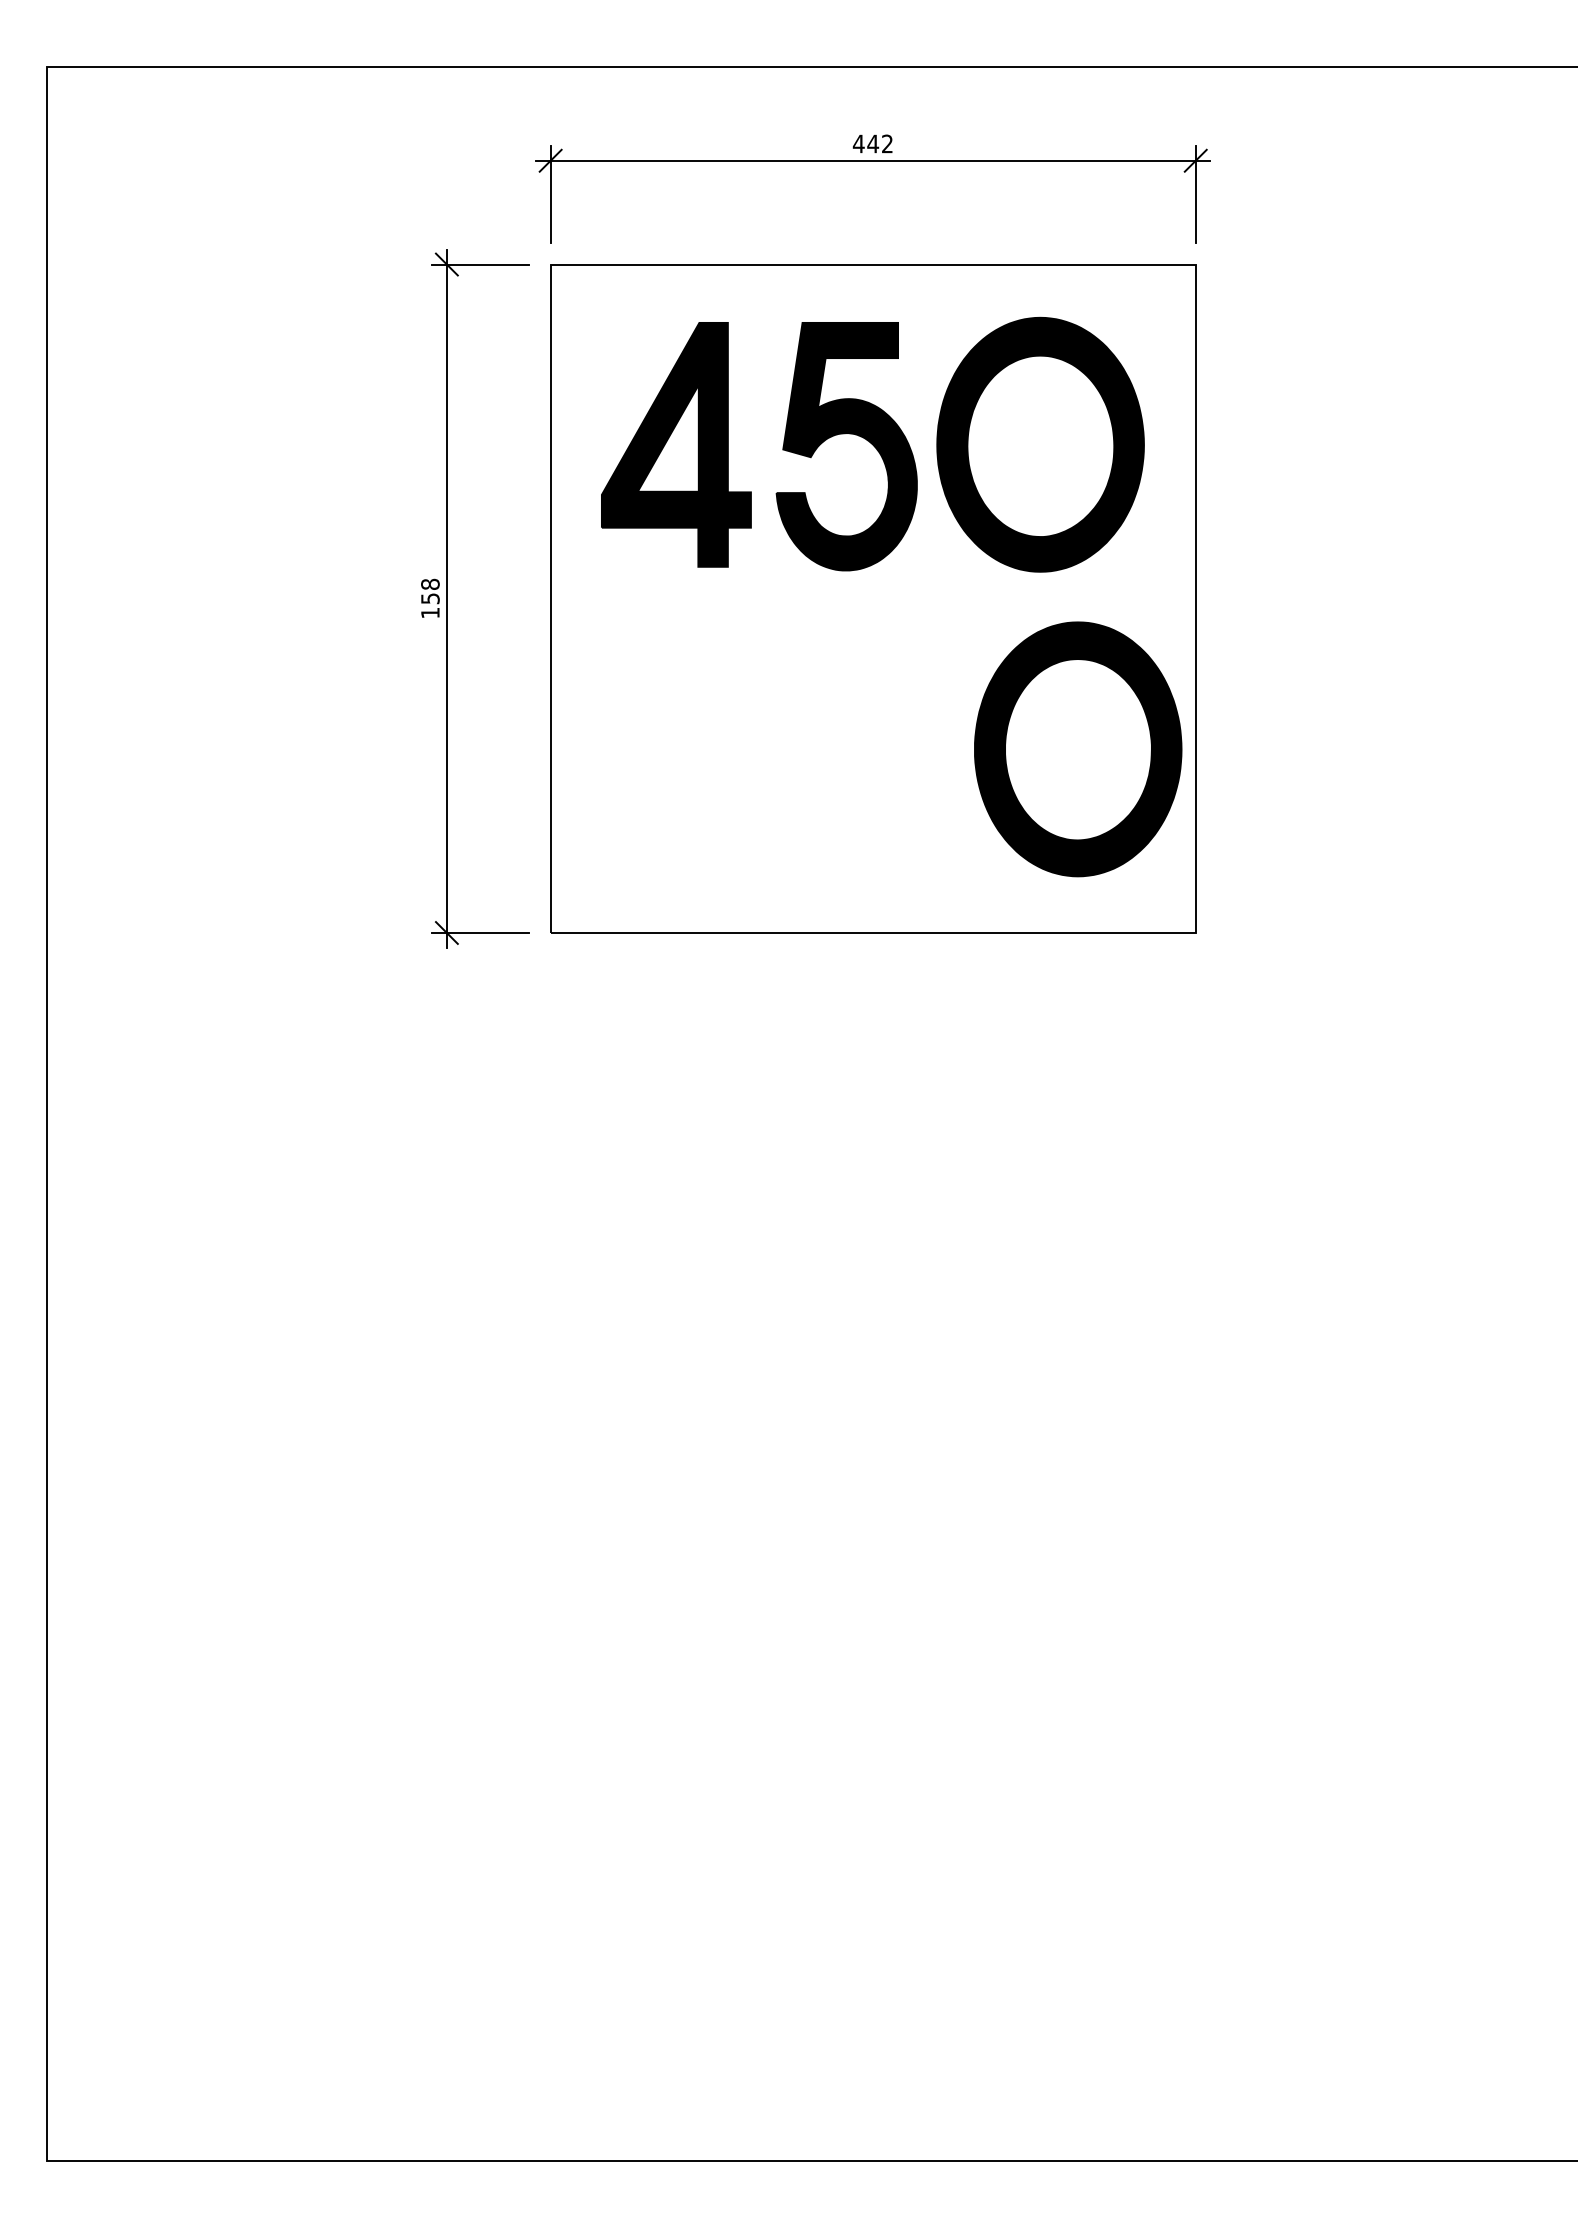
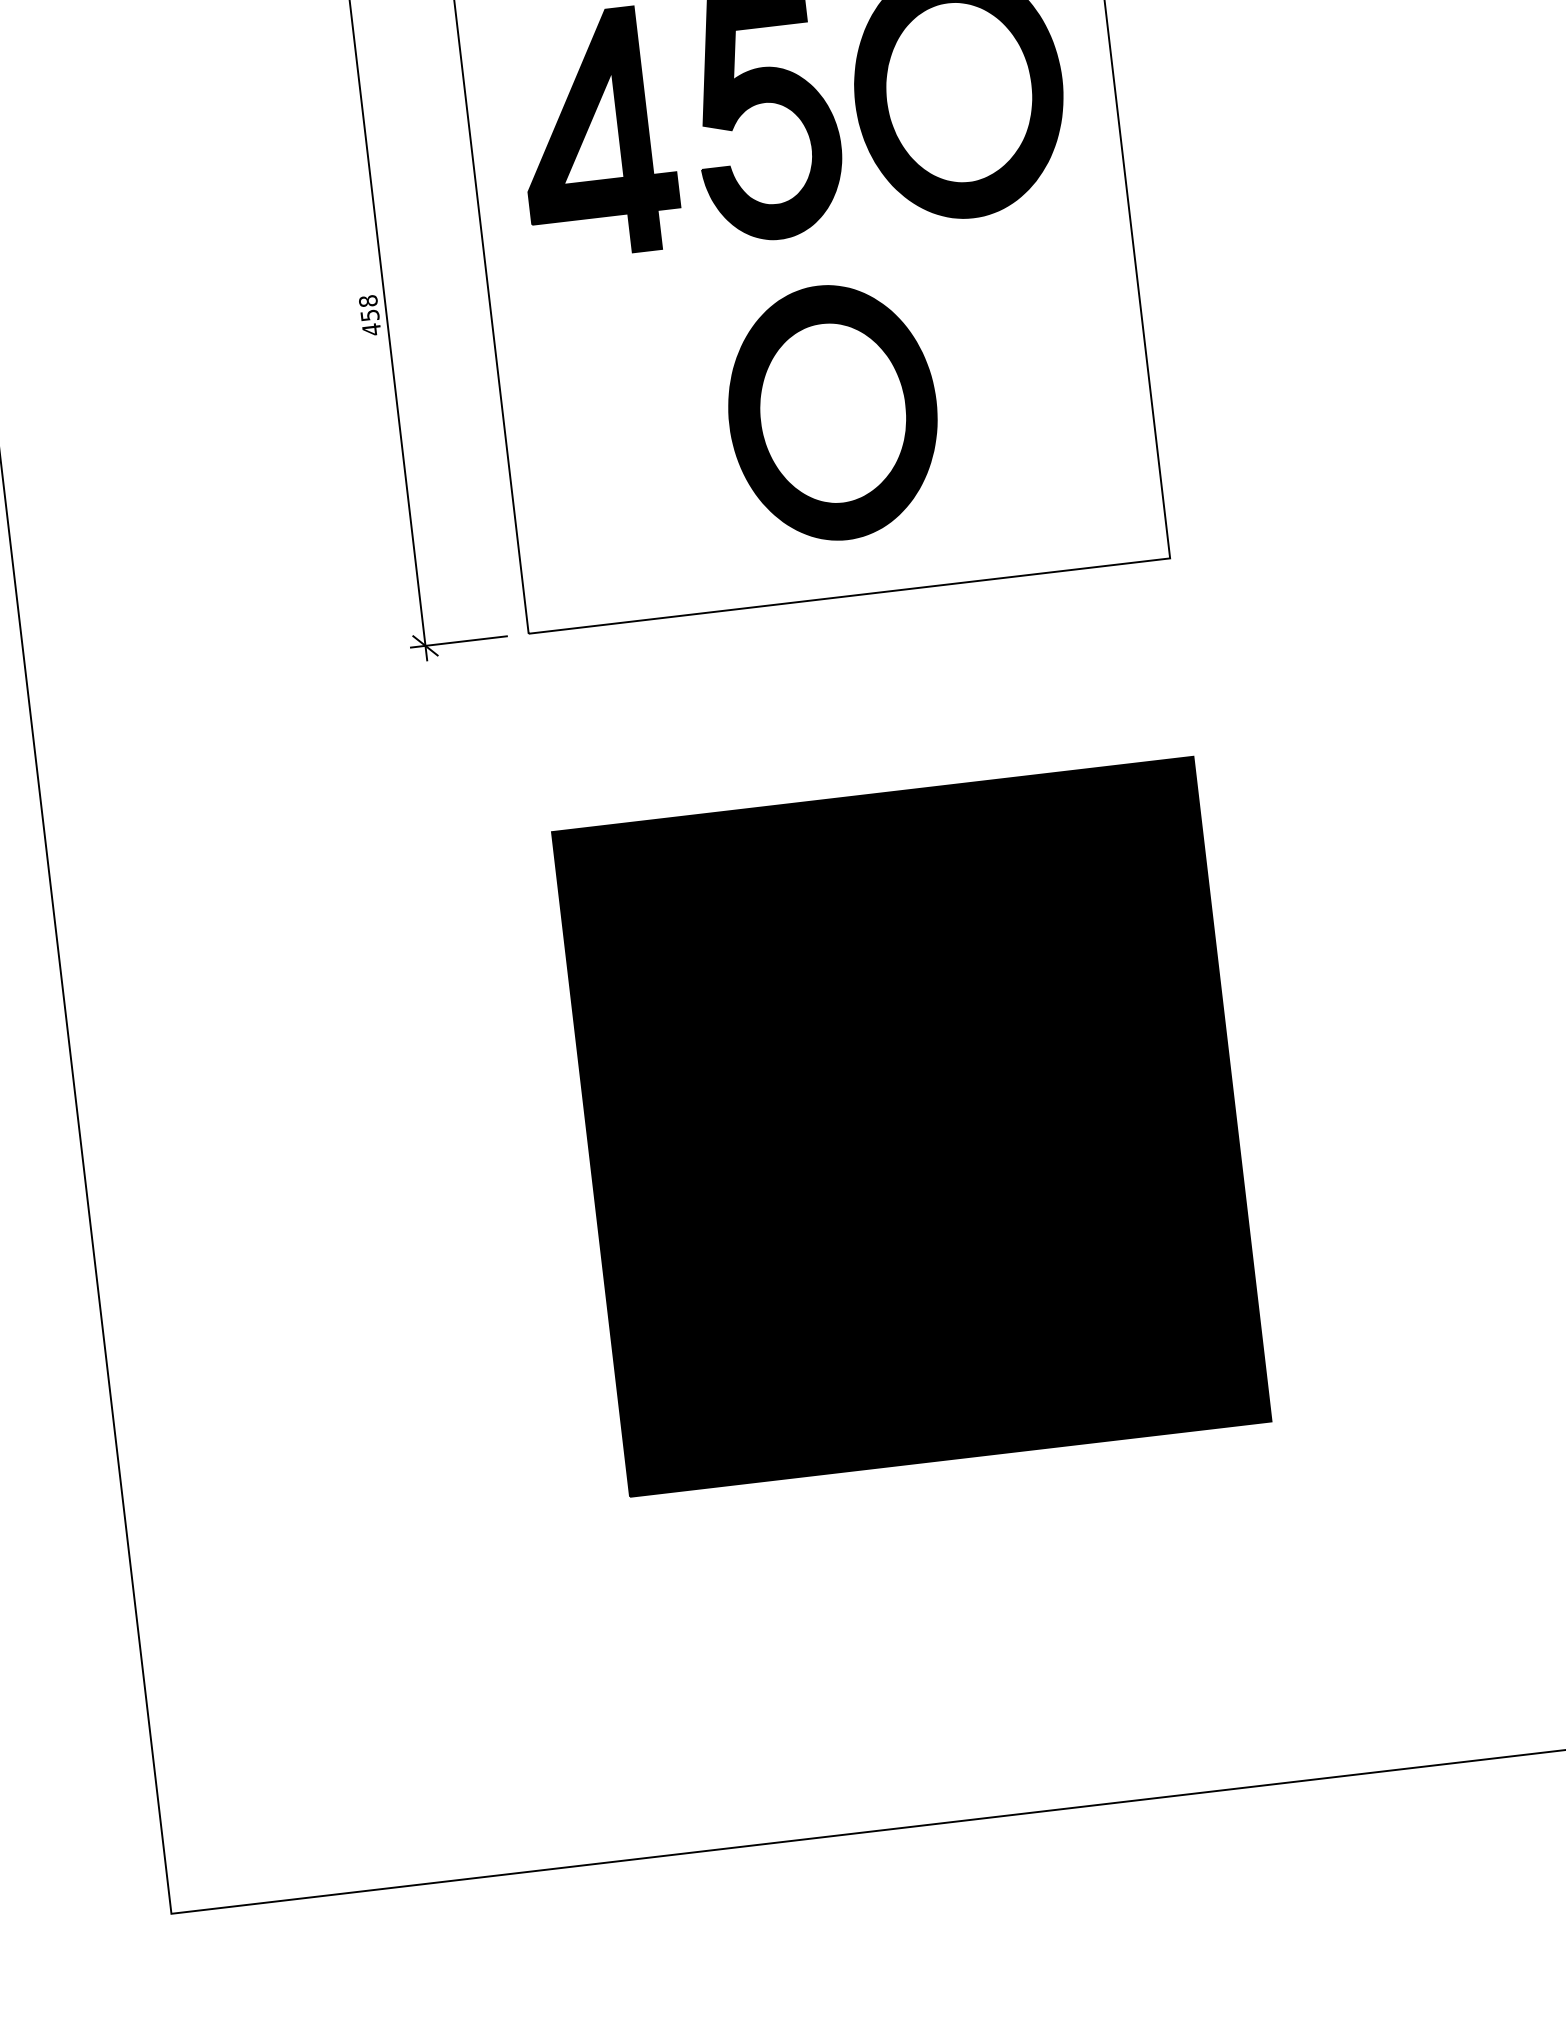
text: (430, 613) -> (371, 330), 158 -> 458
part: (1078, 749) -> (833, 412), moved
part: (873, 1466) -> (911, 1126), added

